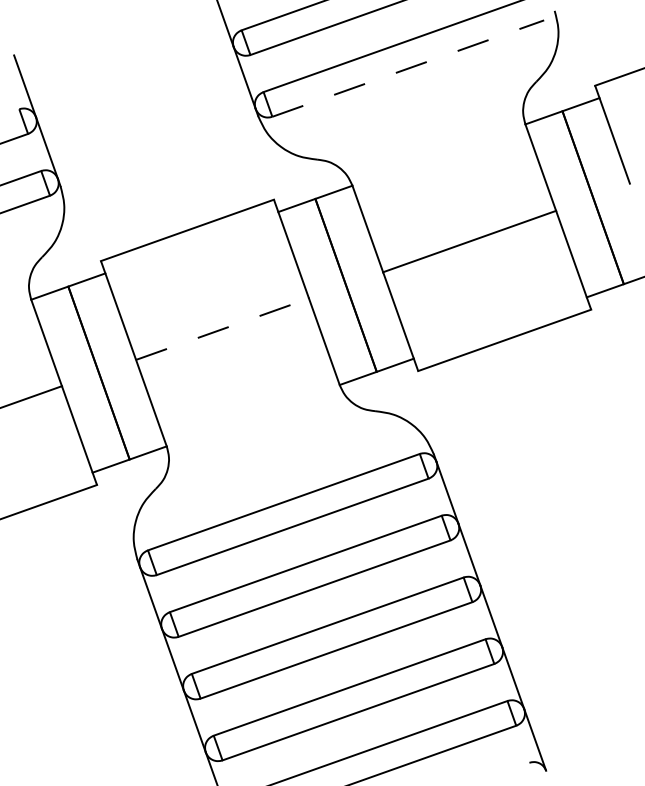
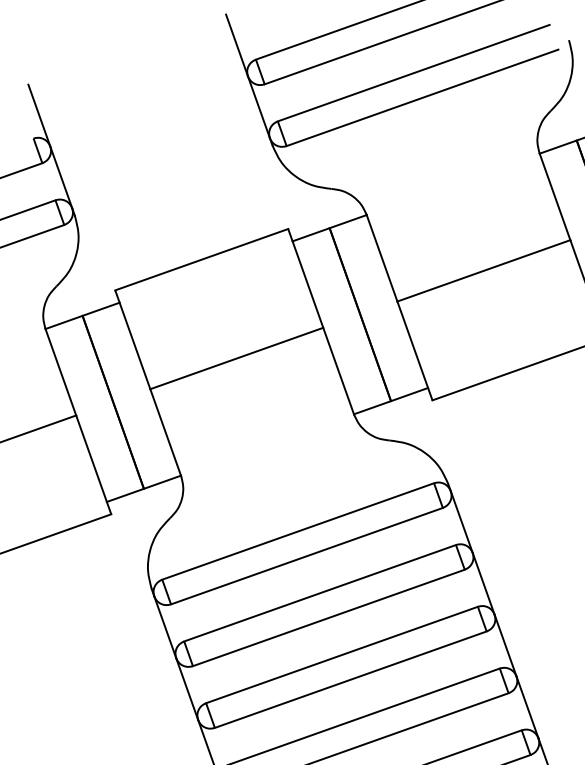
line: (408, 68) -> (422, 97), dashed -> solid
line: (222, 329) -> (236, 358), dashed -> solid

